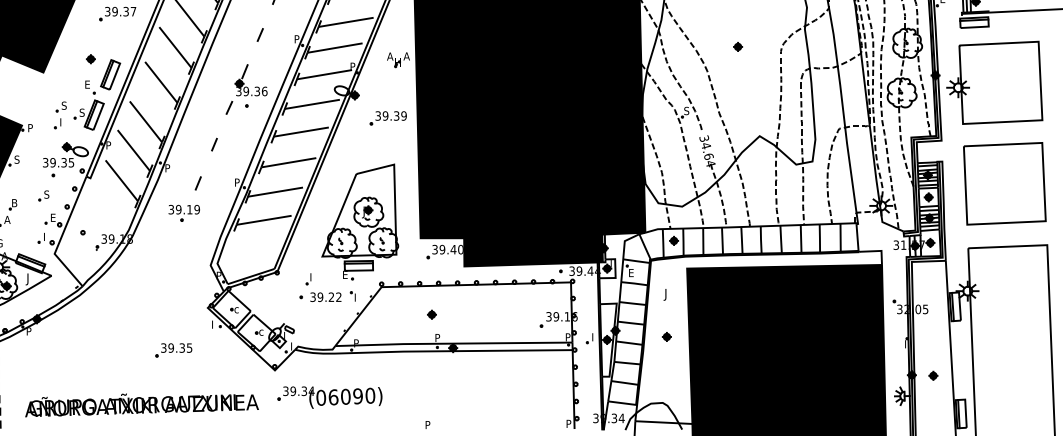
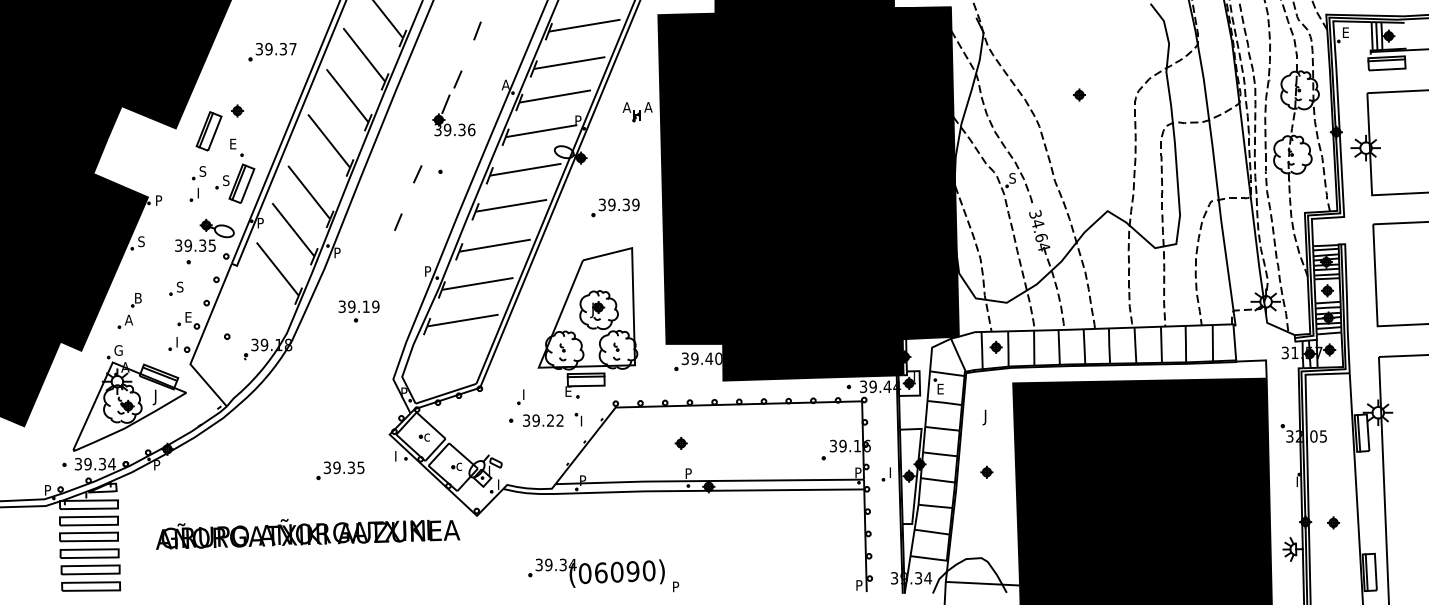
text: (296, 38) -> (505, 84), P -> A
part: (110, 74) -> (208, 131), moved
part: (244, 83) -> (445, 119), moved
part: (388, 118) -> (615, 207), moved
line: (197, 183) -> (376, 272), removed
part: (173, 350) -> (340, 470), moved
part: (329, 397) -> (596, 572), moved
text: (142, 405) -> (308, 534), moved

